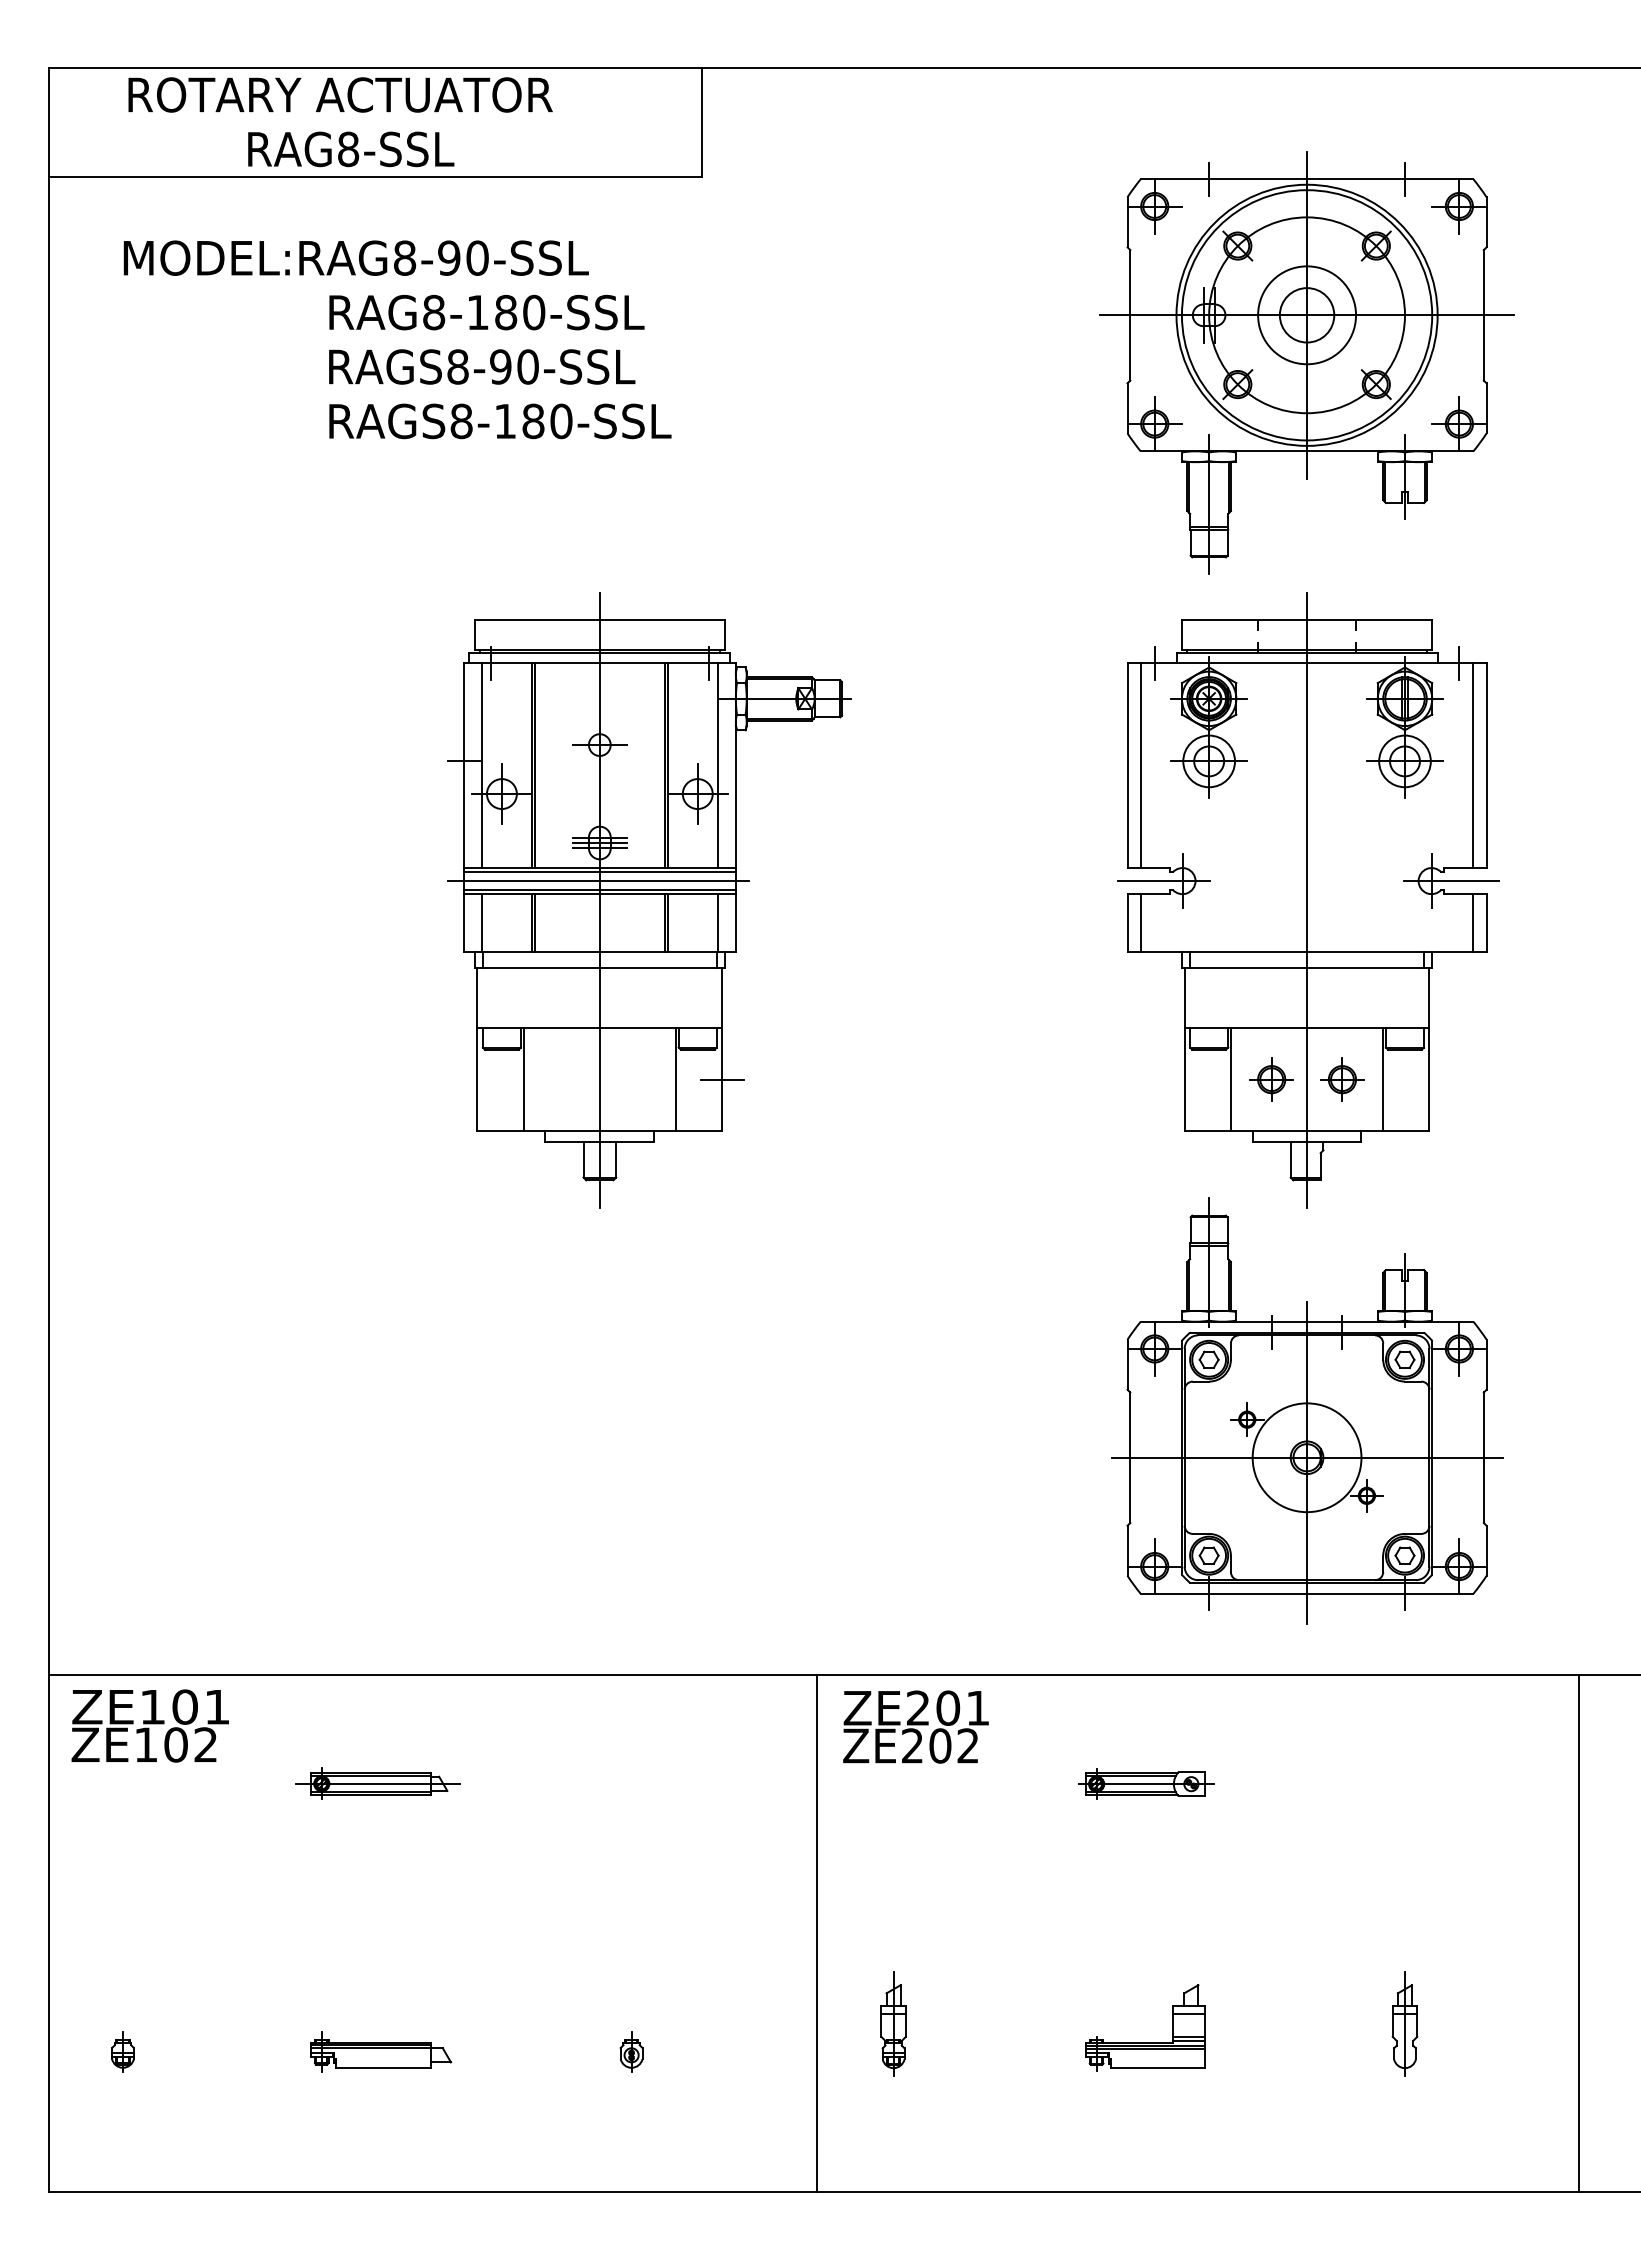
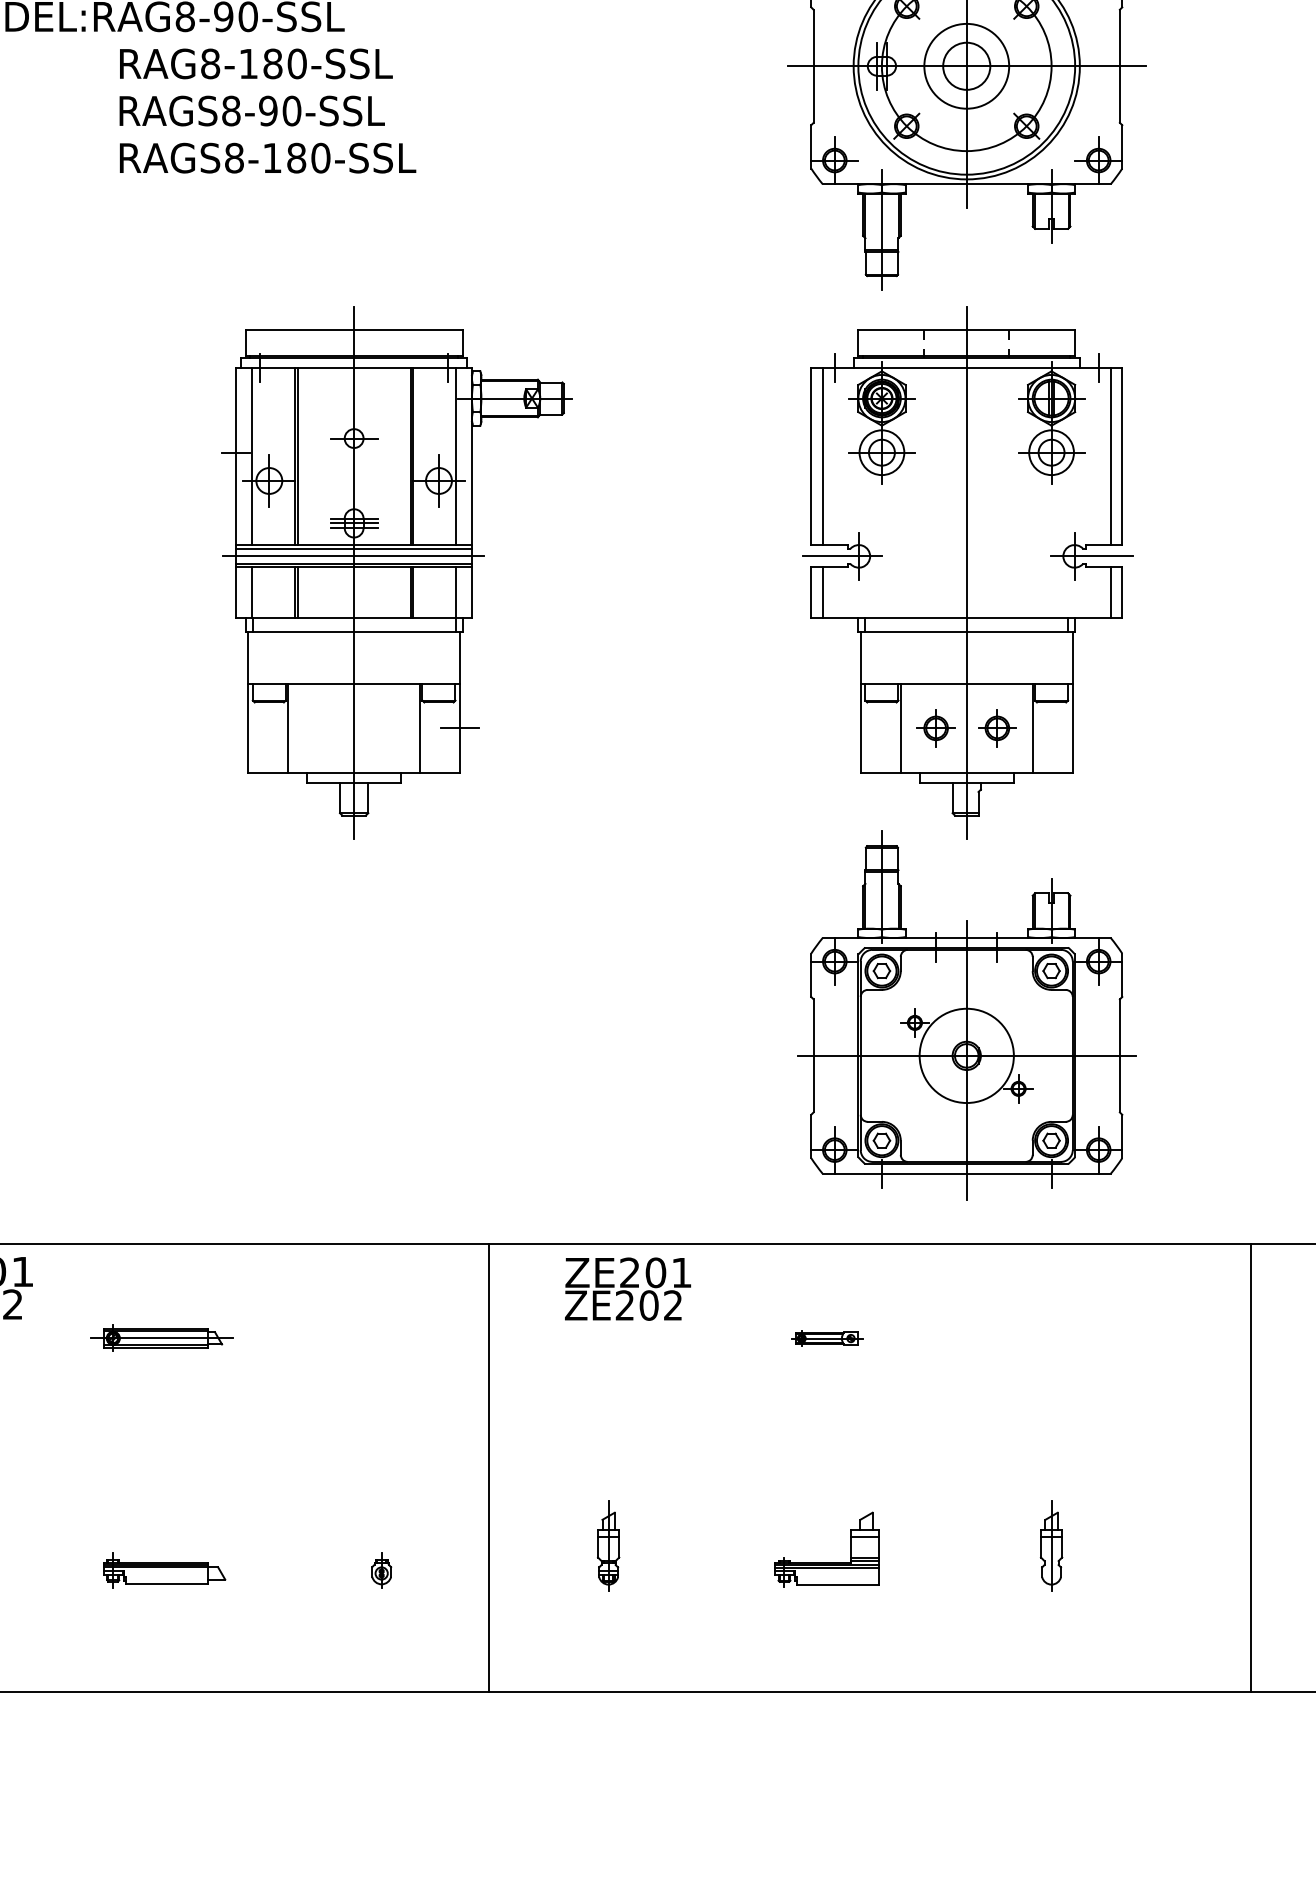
part: (1146, 1783) -> (827, 1338), size x0.6
line: (817, 1933) -> (488, 1467), moved
line: (1579, 1933) -> (1251, 1467), moved

